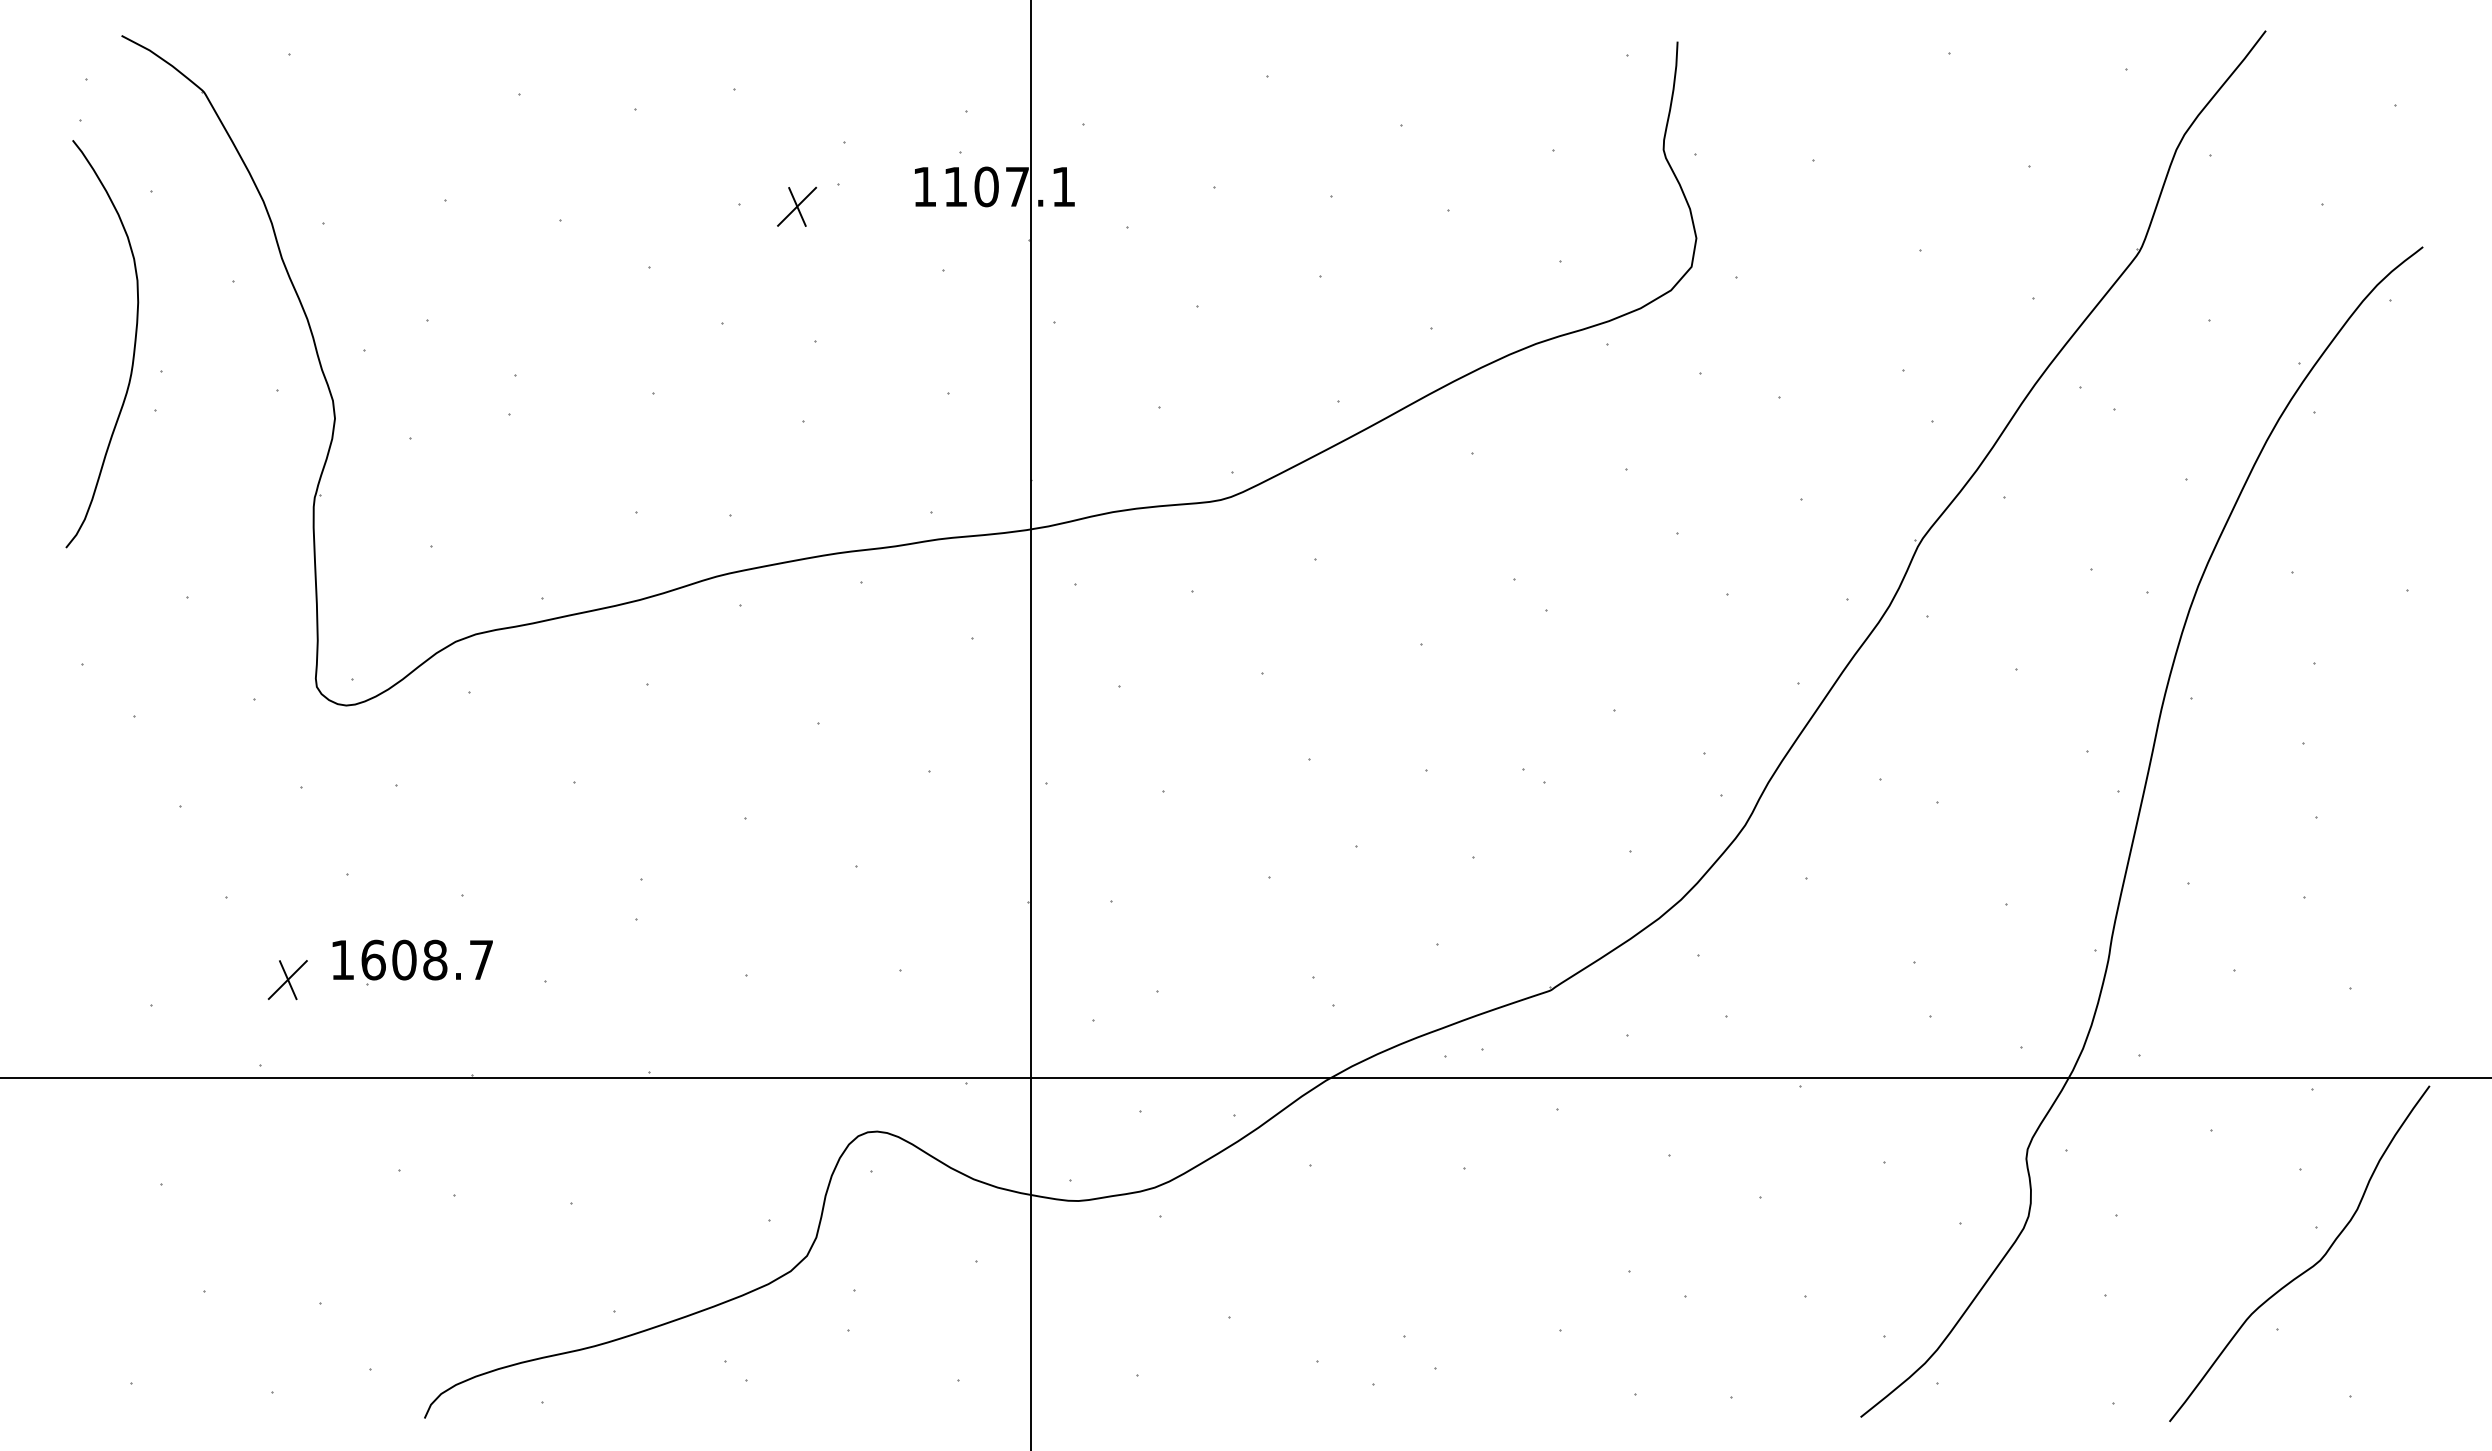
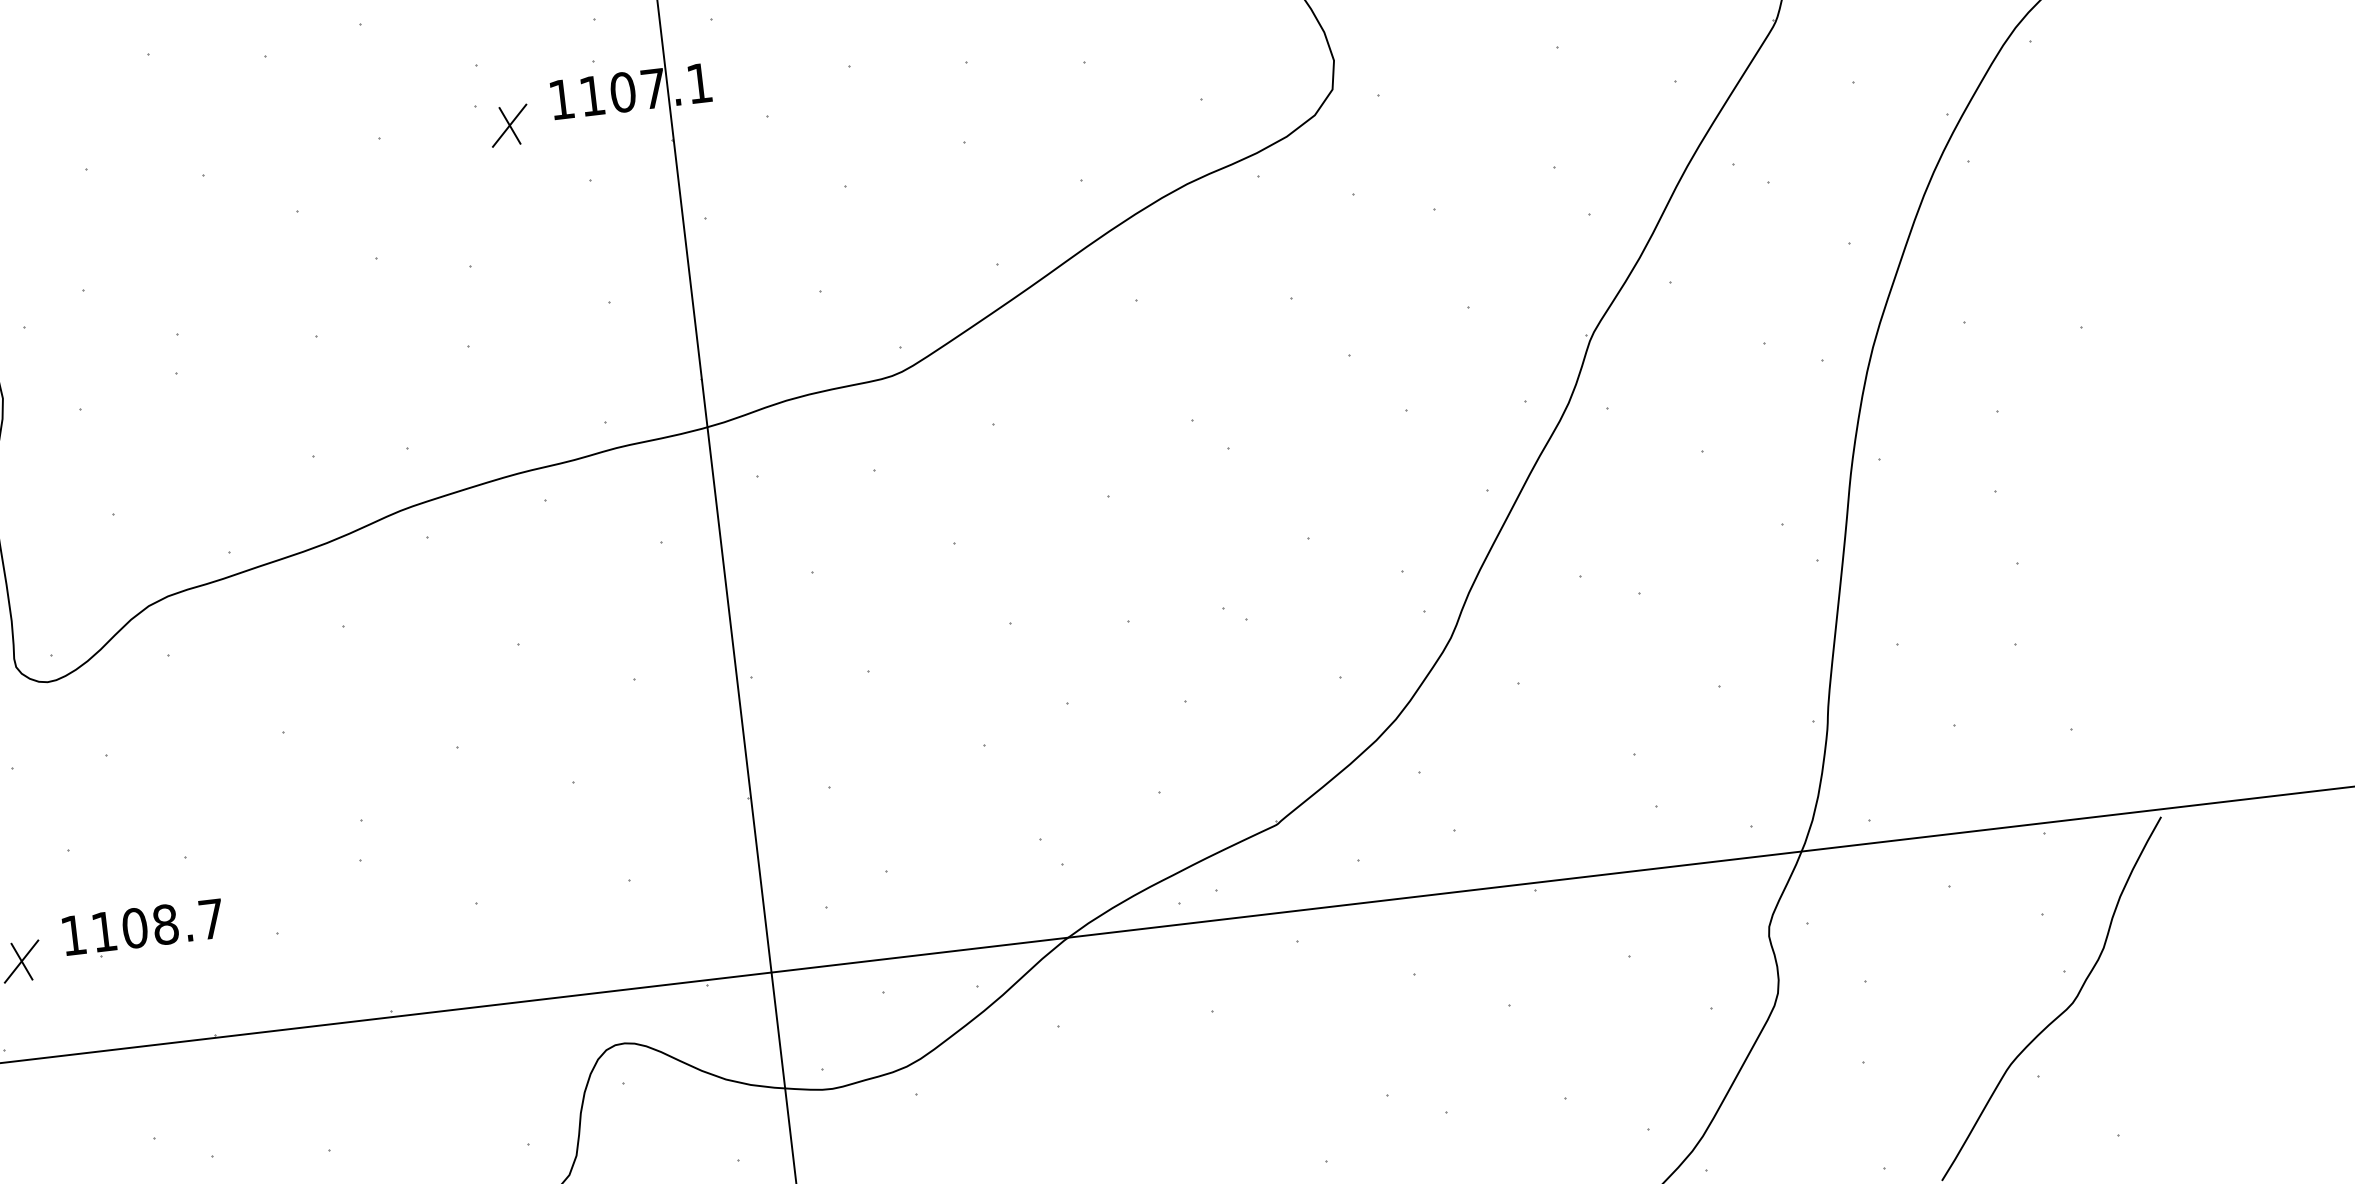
part: (797, 206) -> (510, 125), moved
text: (373, 959) -> (104, 931), 1608.7 -> 1108.7

